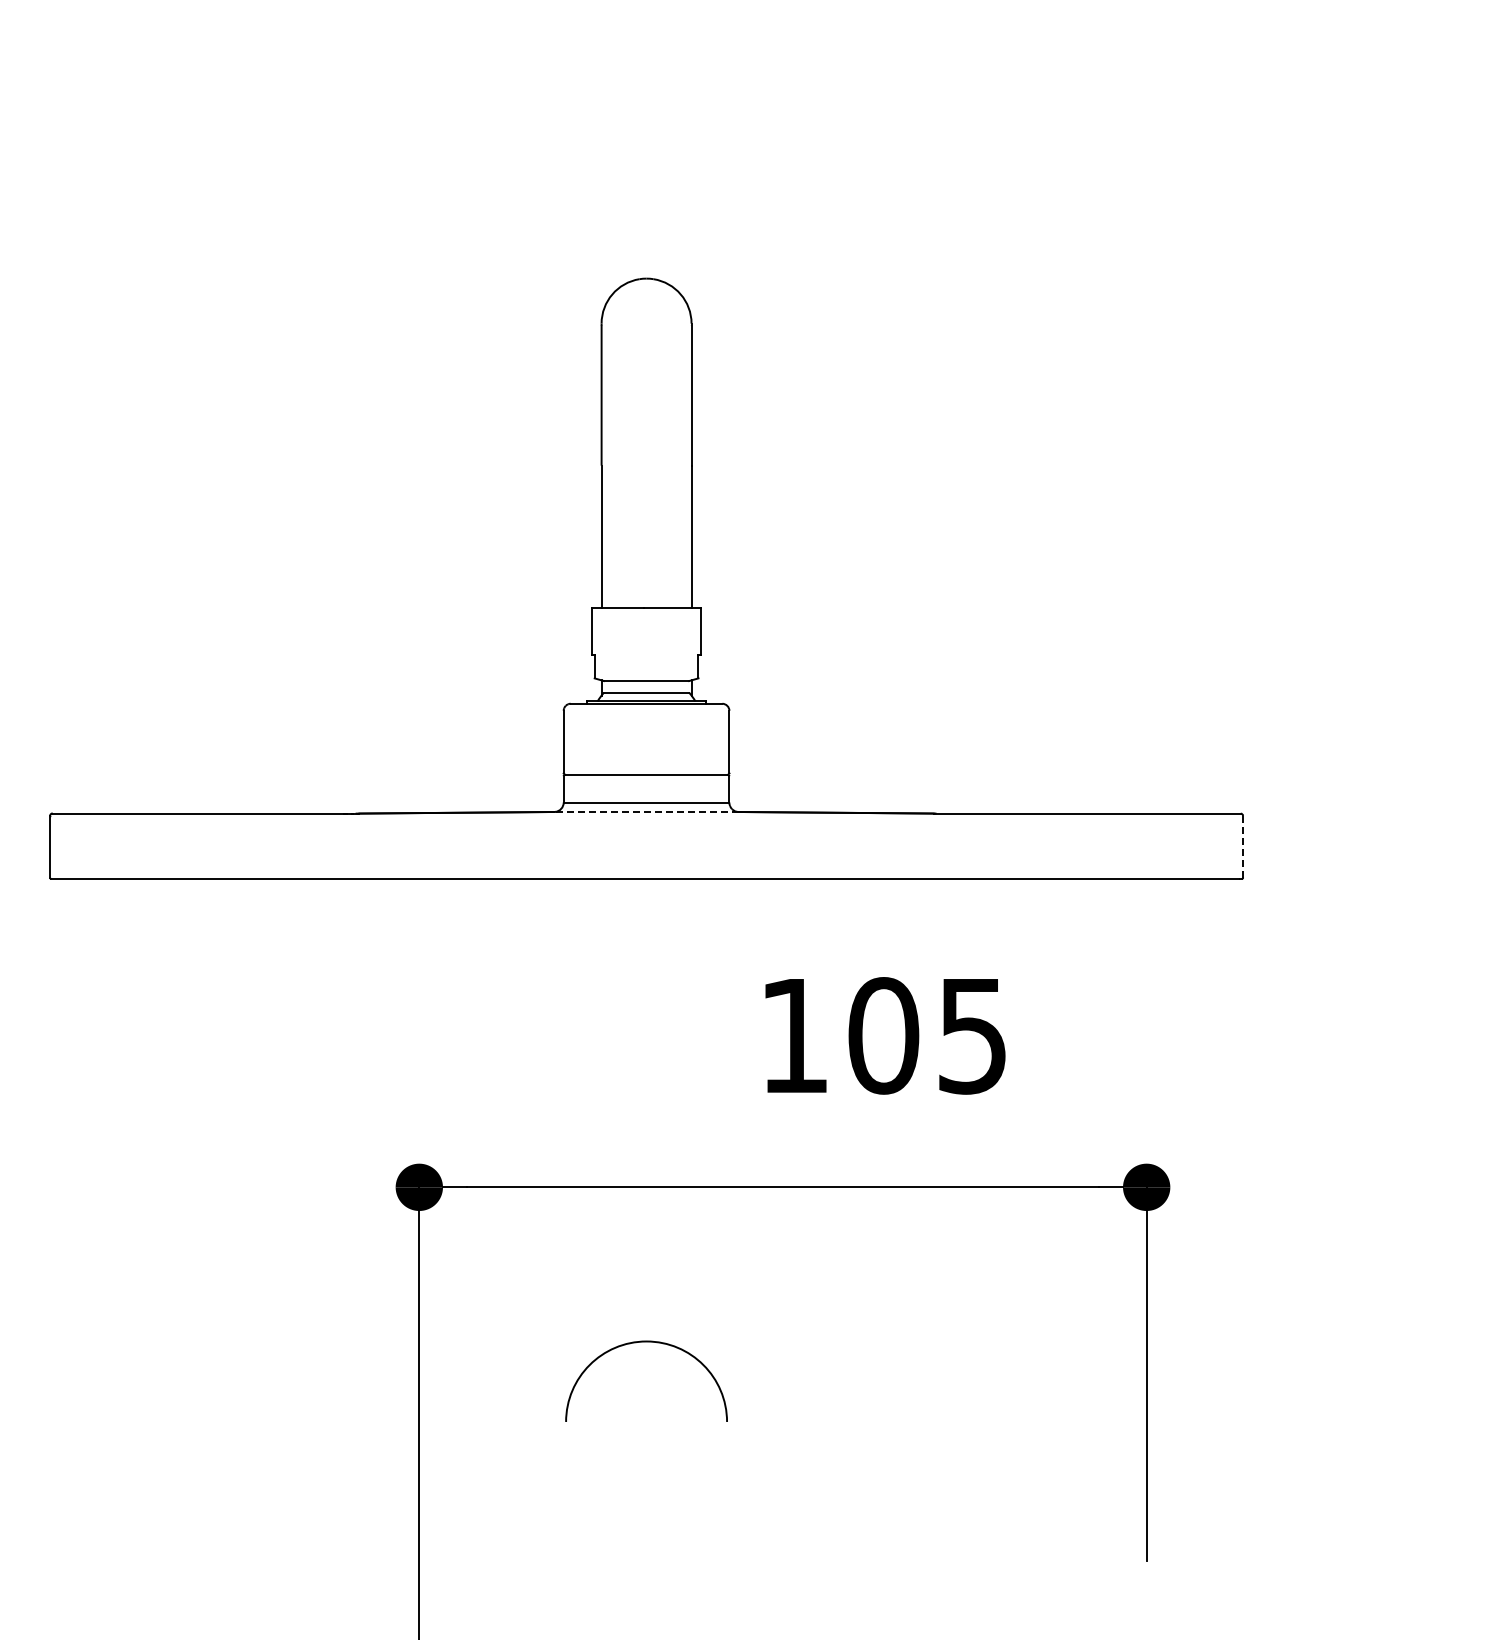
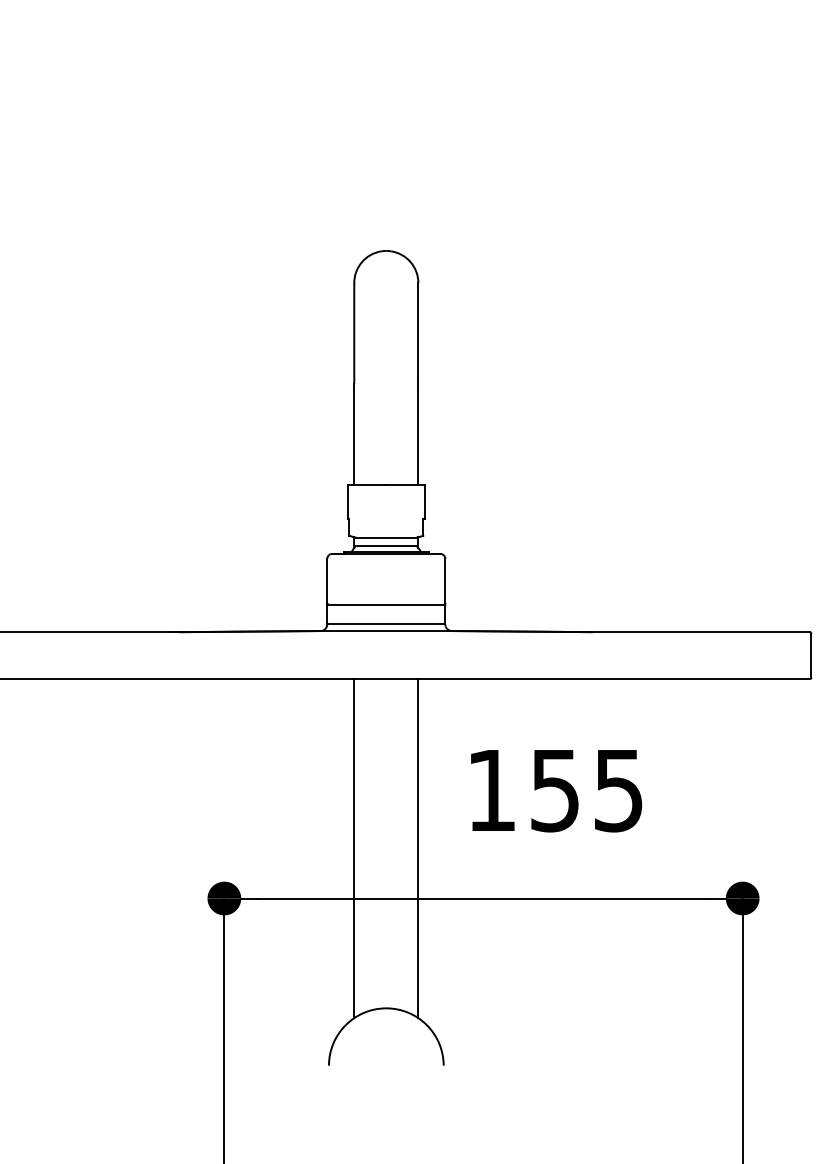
line: (646, 812) -> (386, 631), dashed -> solid
line: (1243, 846) -> (811, 655), dashed -> solid
text: (883, 1035) -> (555, 790), 105 -> 155
line: (601, 1116) -> (354, 848), added
line: (691, 1116) -> (418, 848), added

